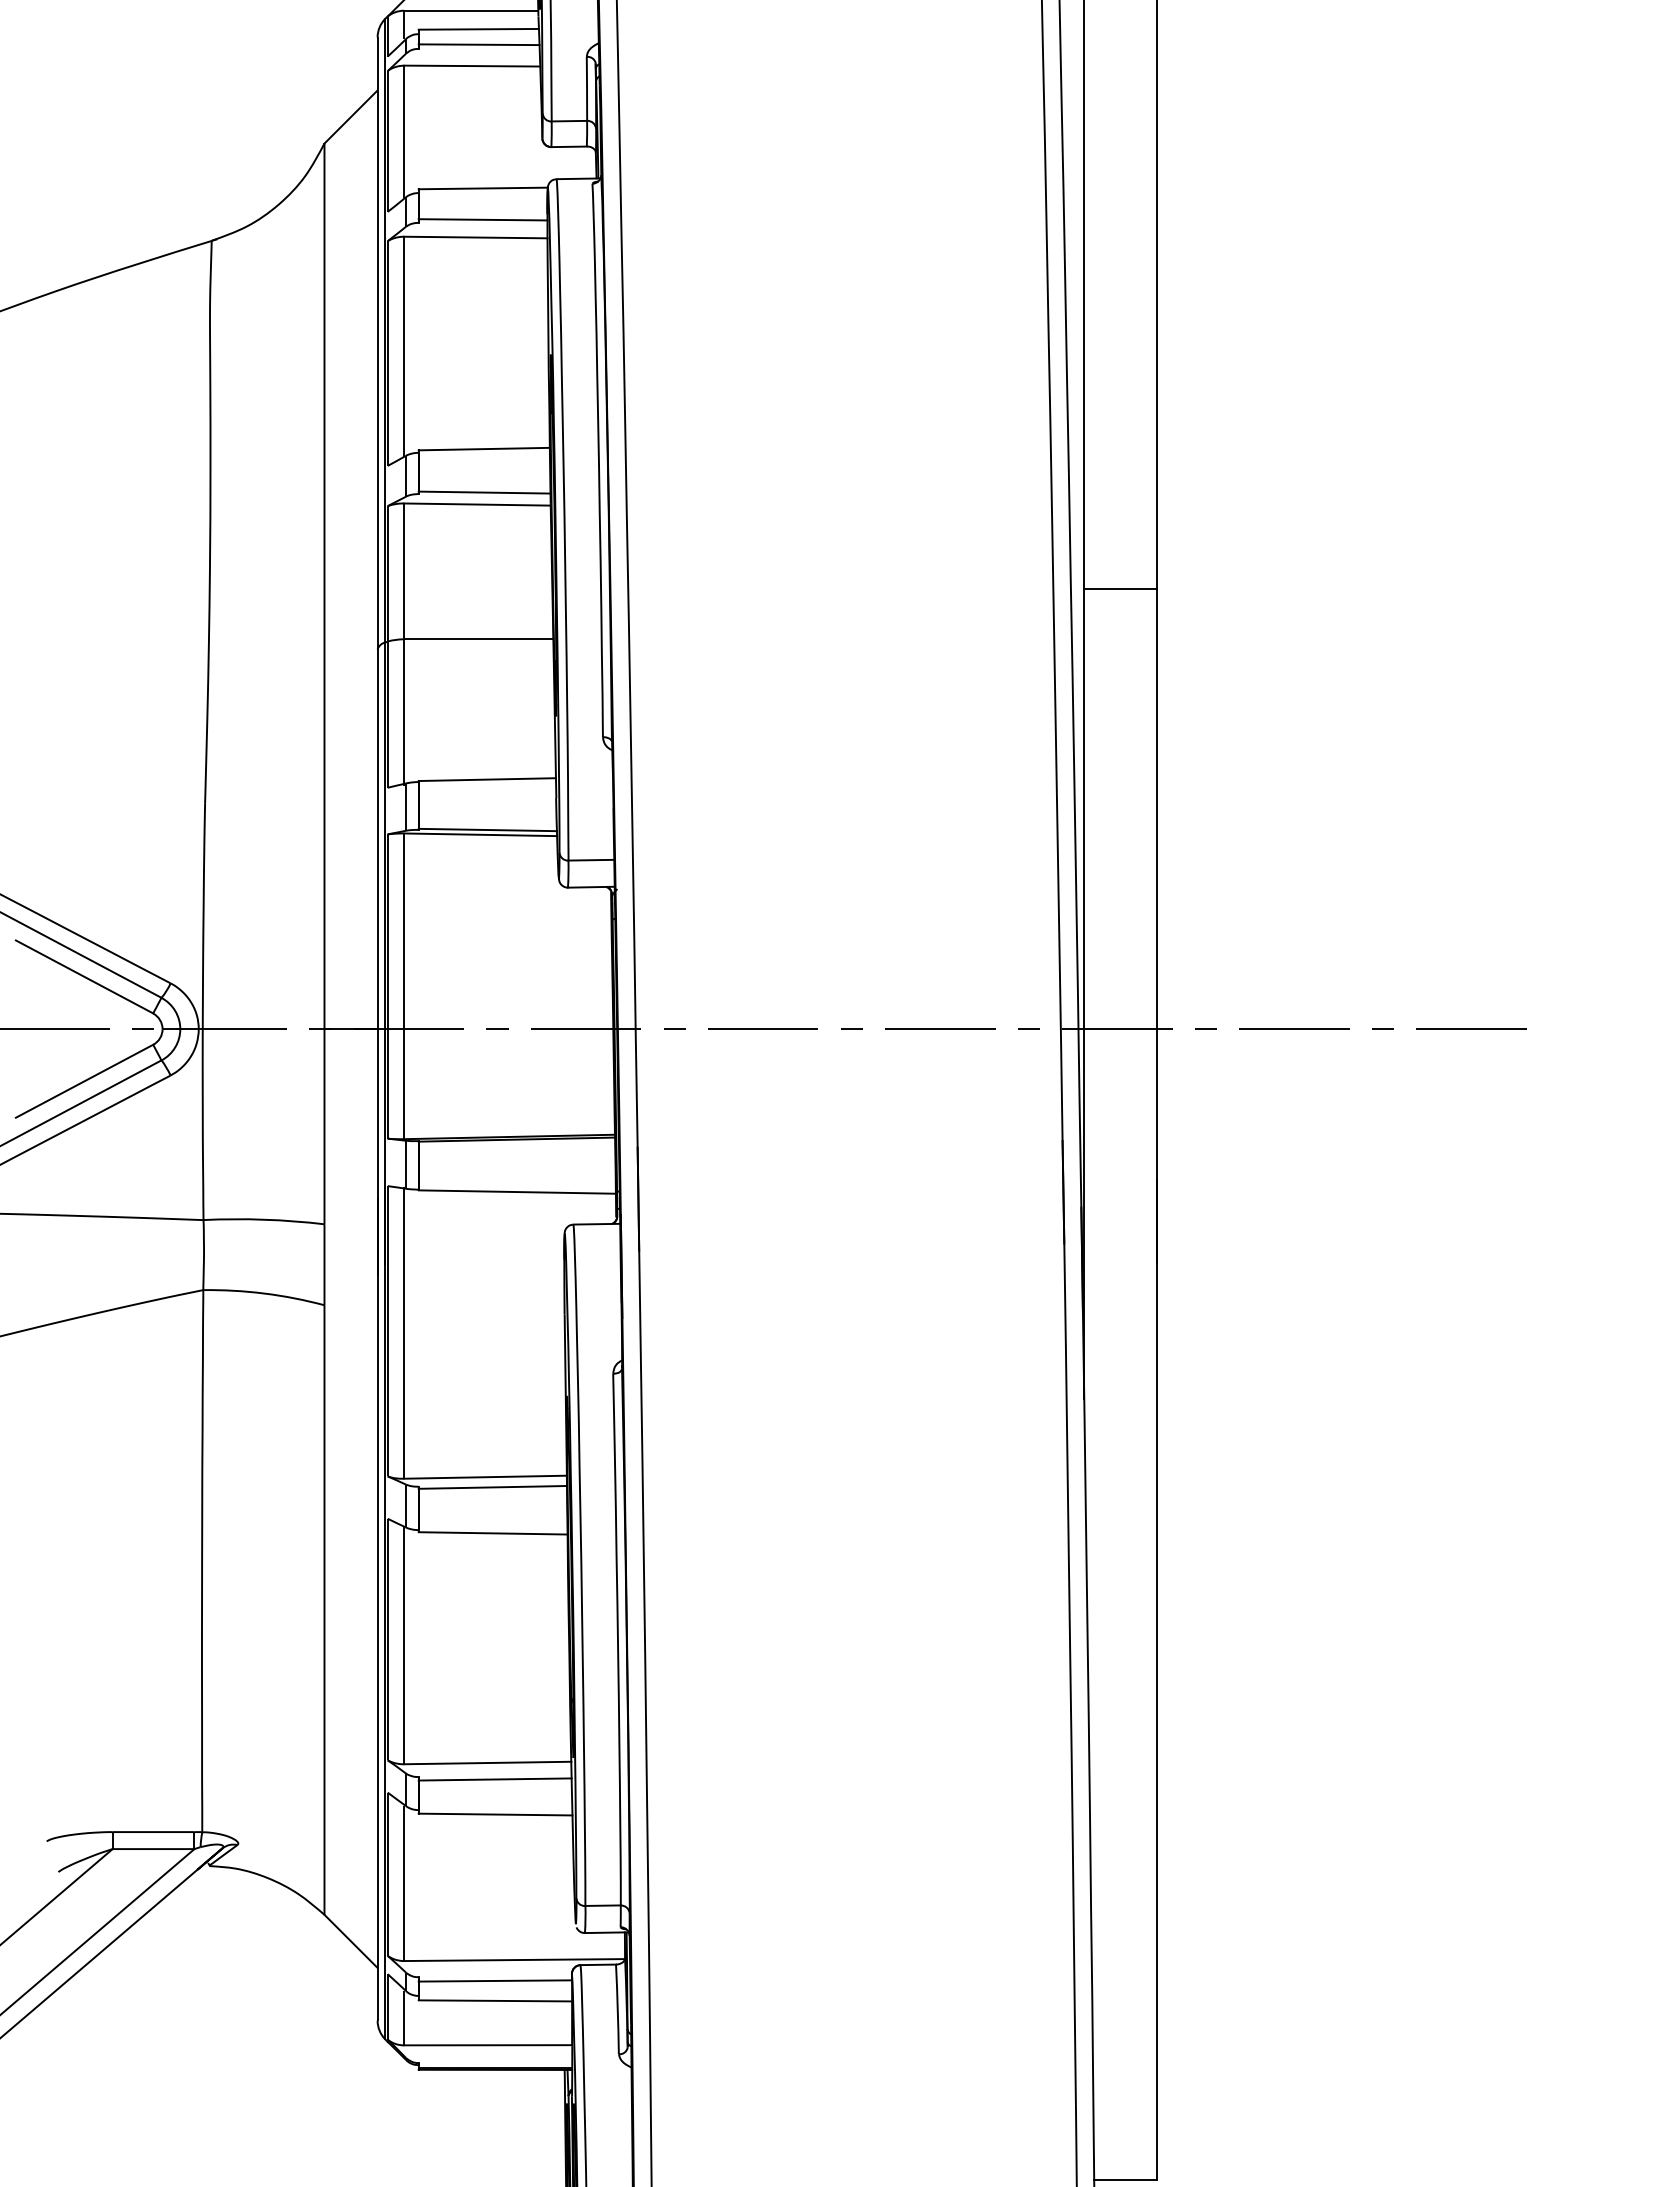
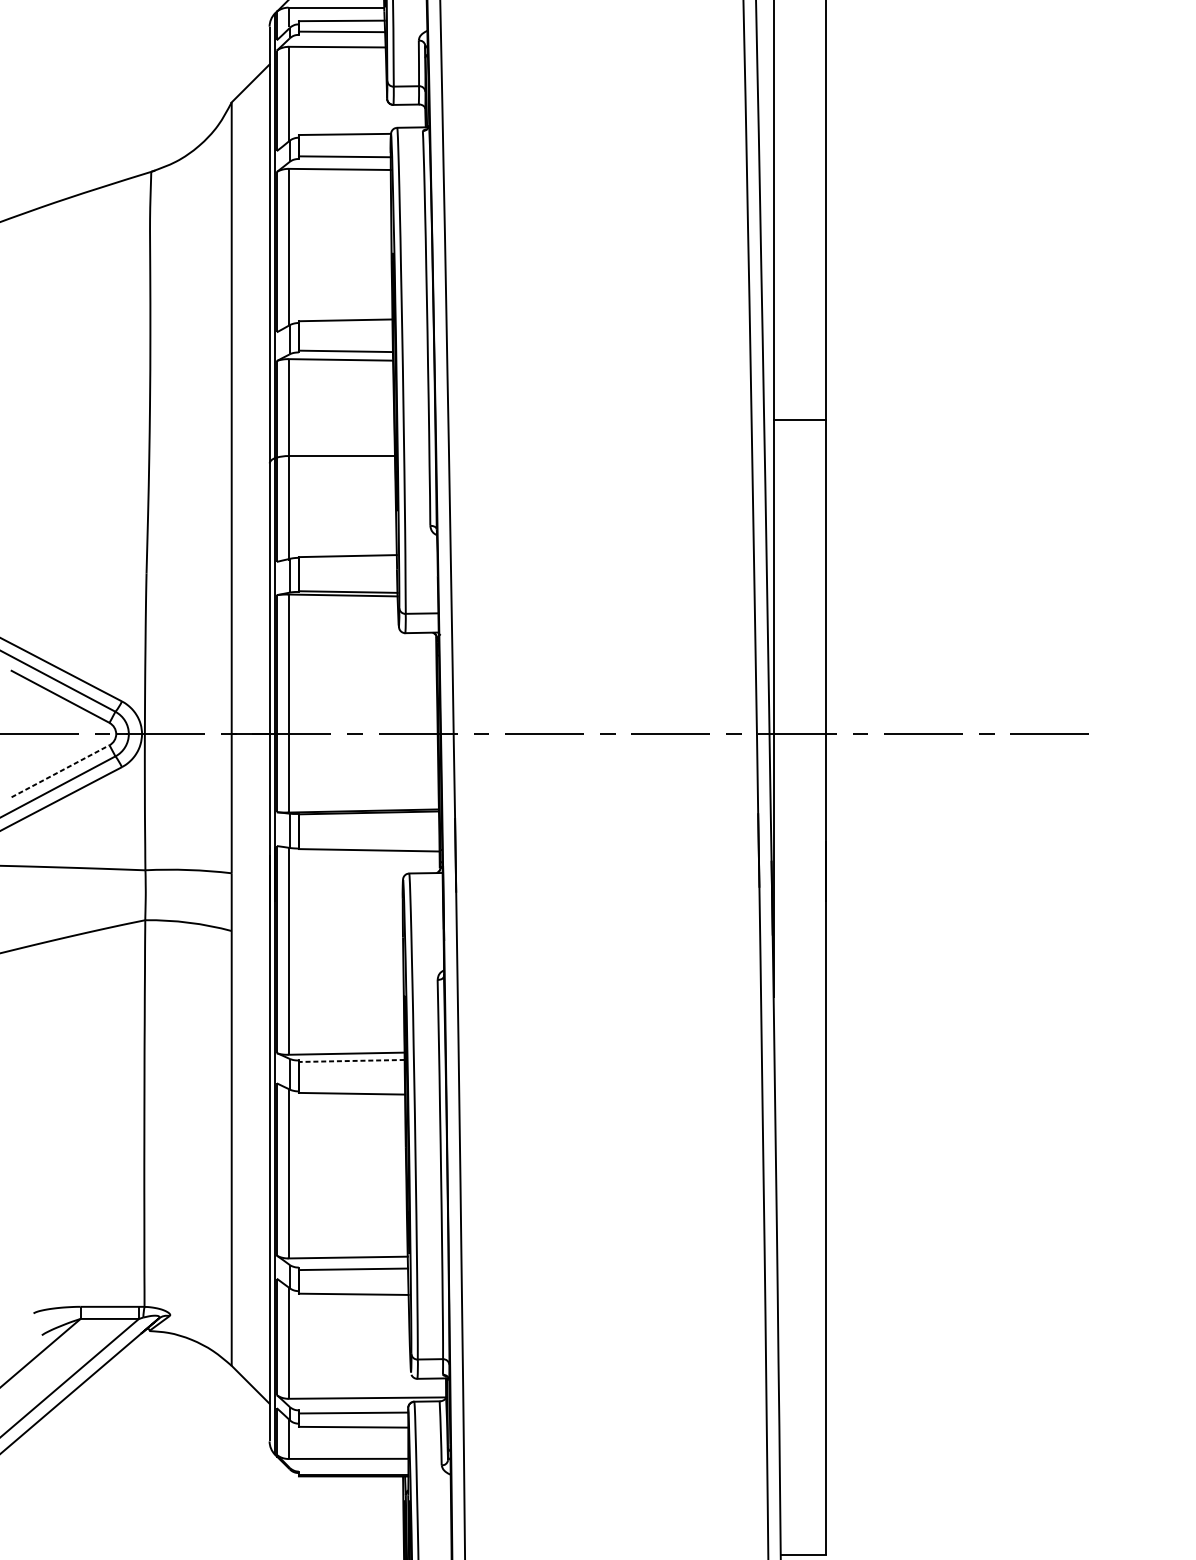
line: (84, 1081) -> (60, 771), solid -> dashed
line: (492, 1487) -> (351, 1061), solid -> dashed

